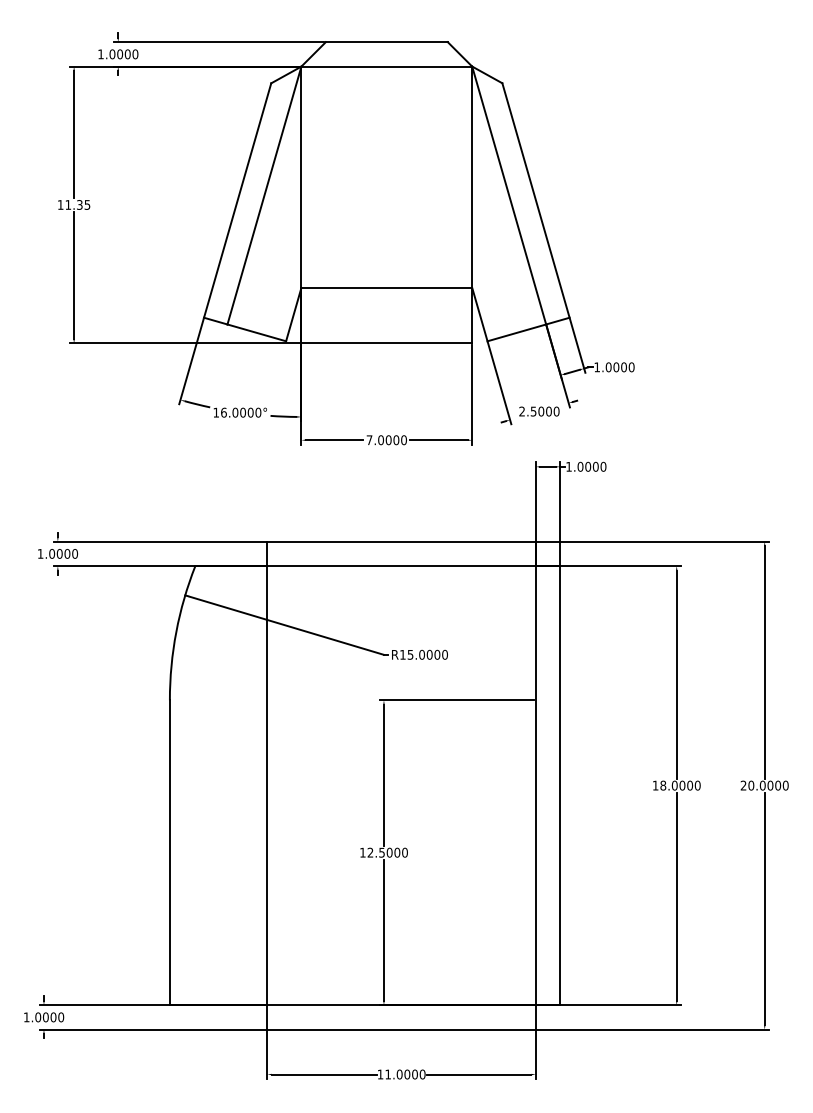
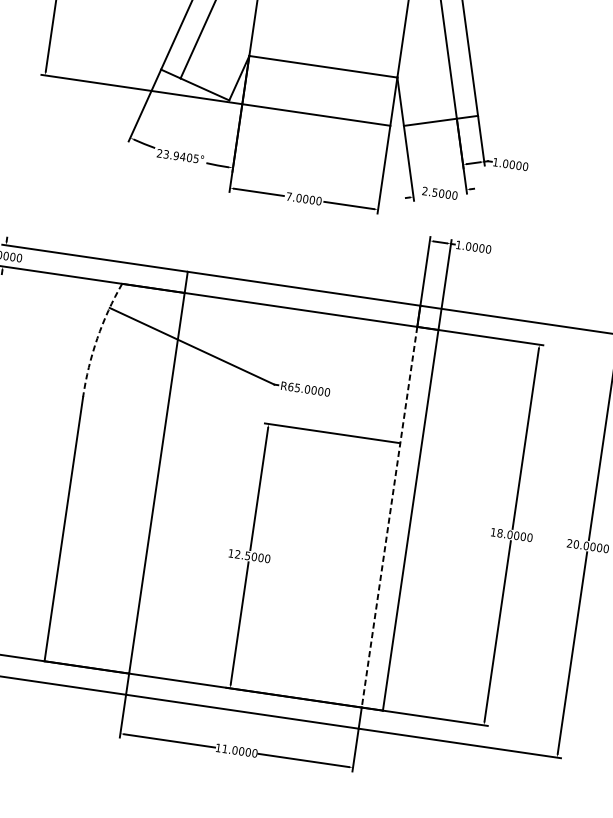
text: (237, 412) -> (178, 156), 16.0000° -> 23.9405°
arc: (176, 632) -> (97, 339), solid -> dashed
text: (402, 654) -> (290, 386), R15.0000 -> R65.0000
line: (535, 785) -> (389, 517), solid -> dashed

